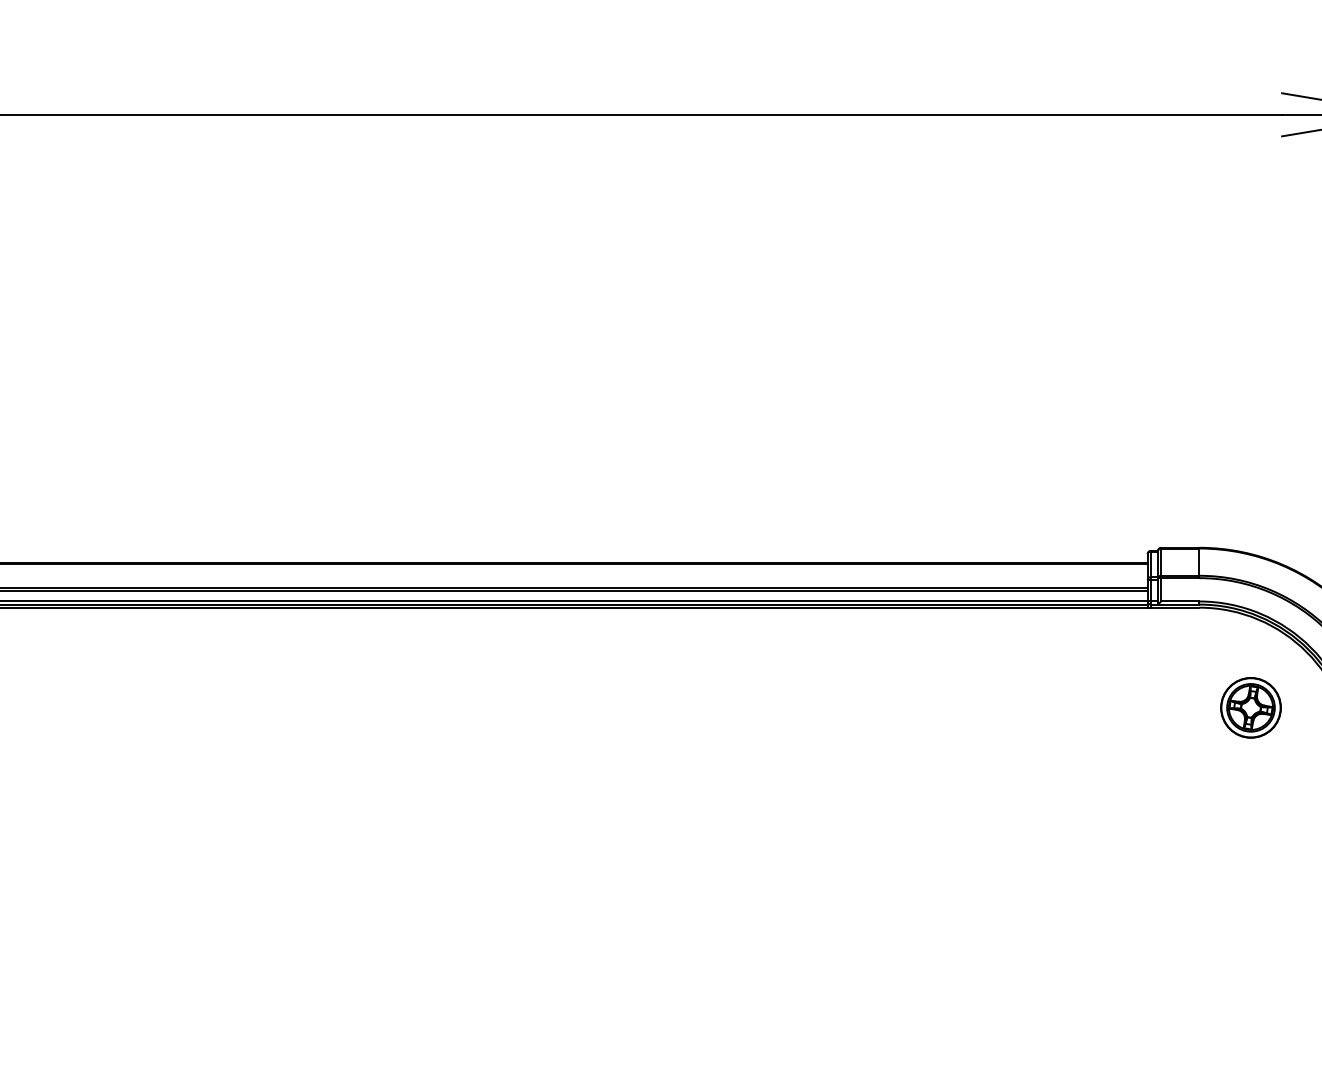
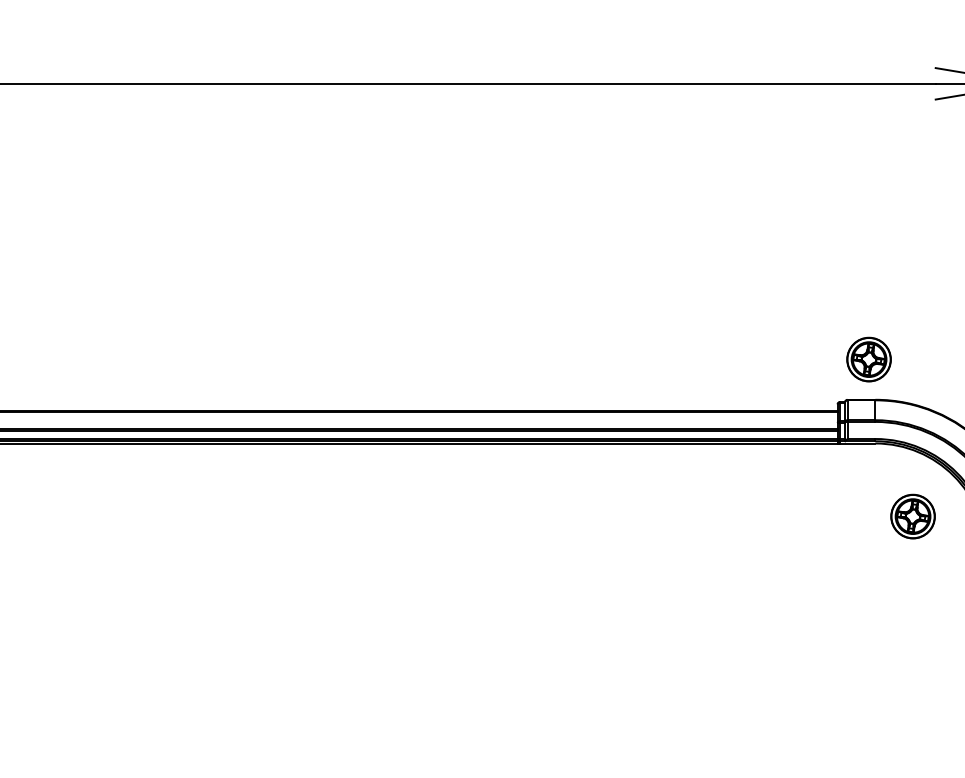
part: (1189, 492) -> (868, 359), added

